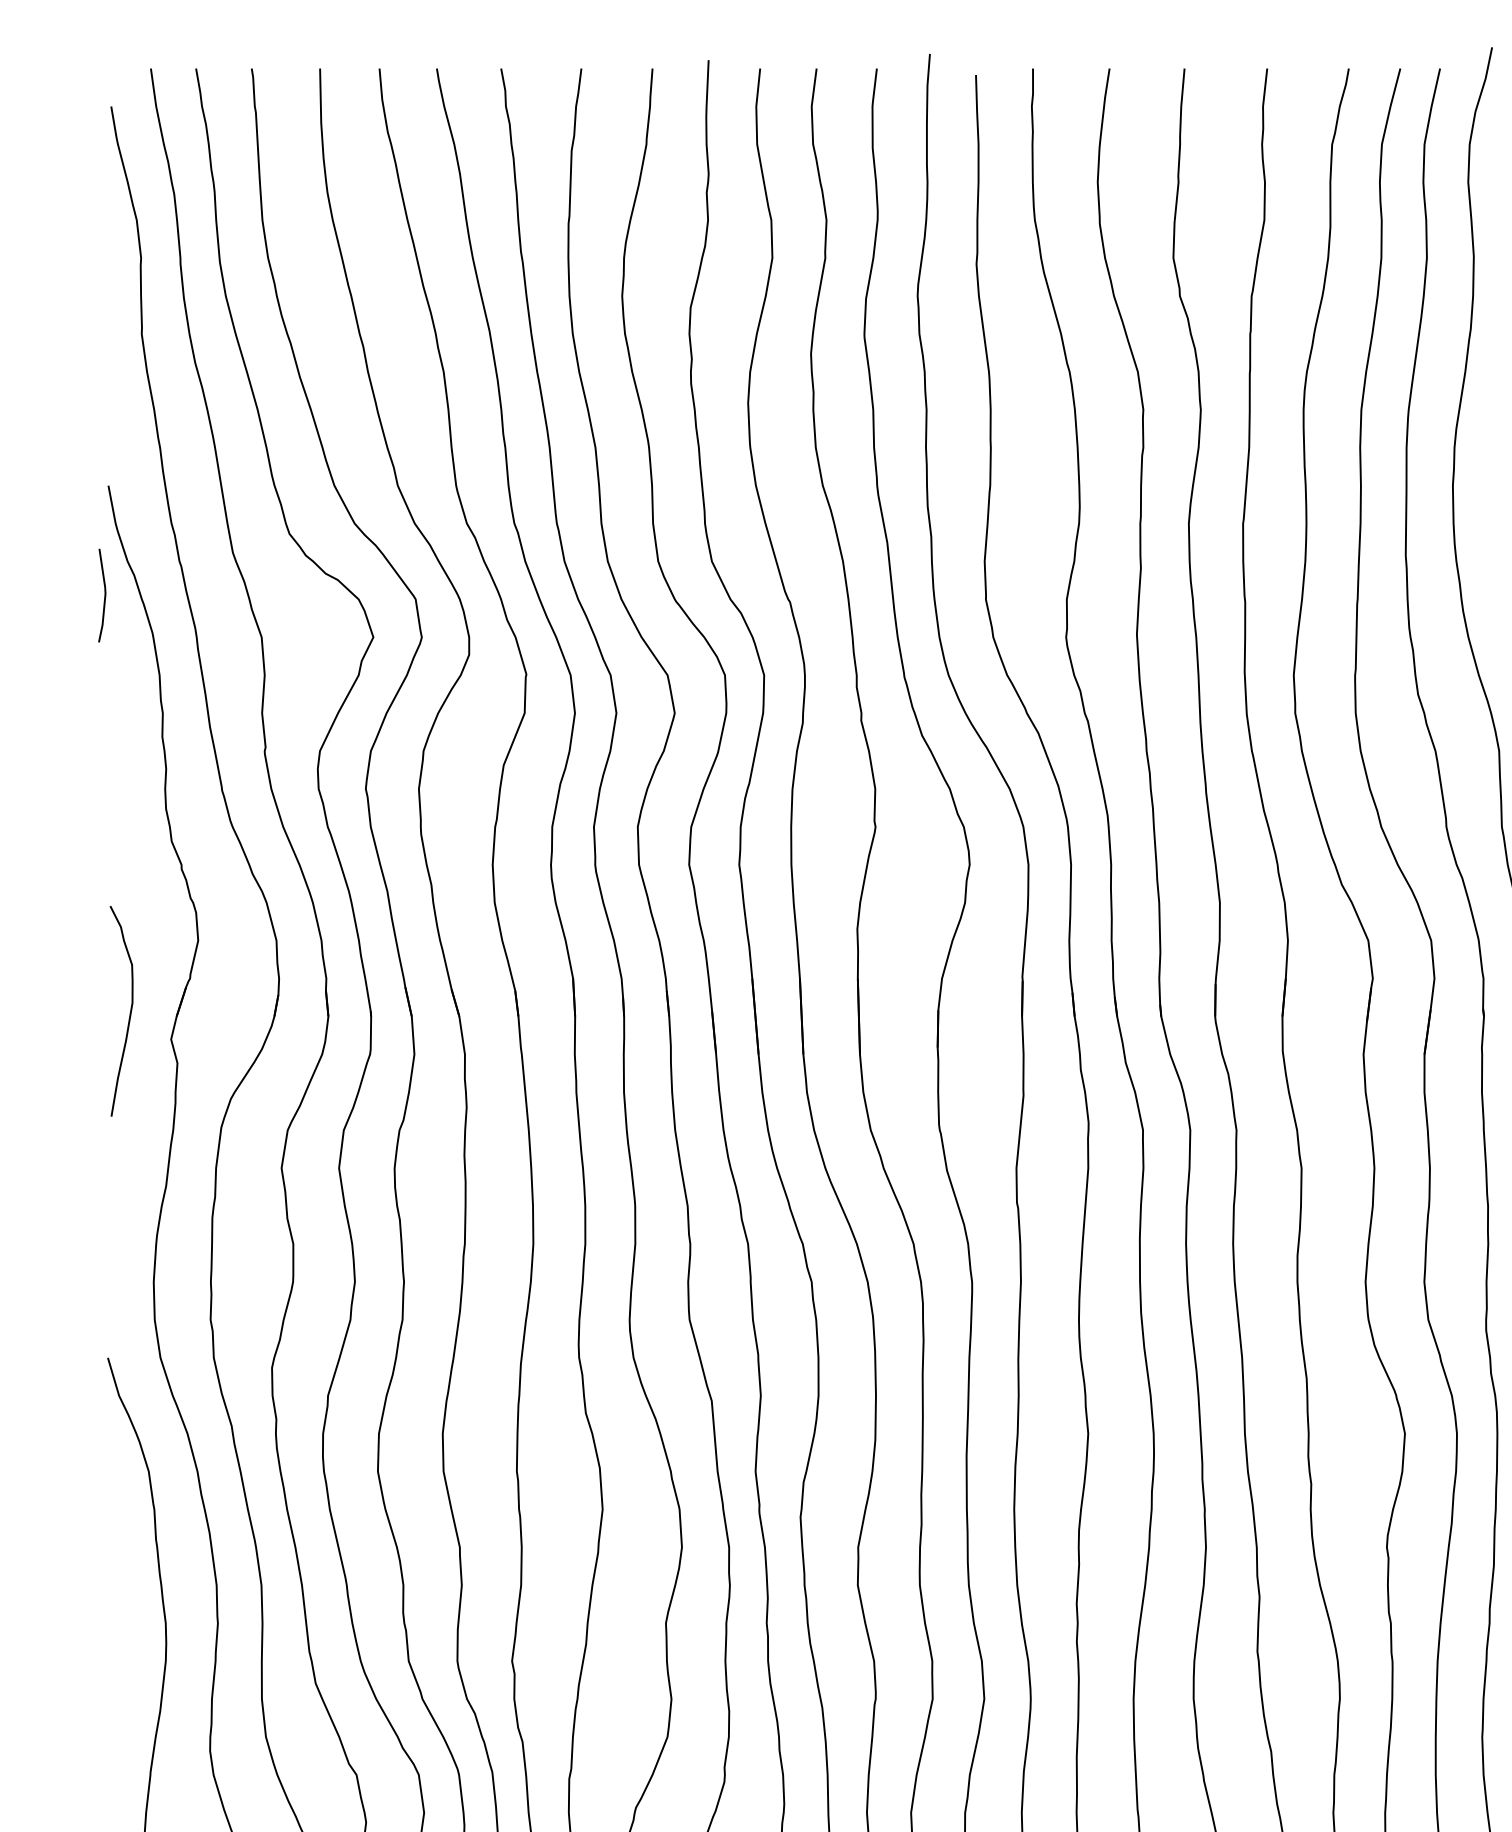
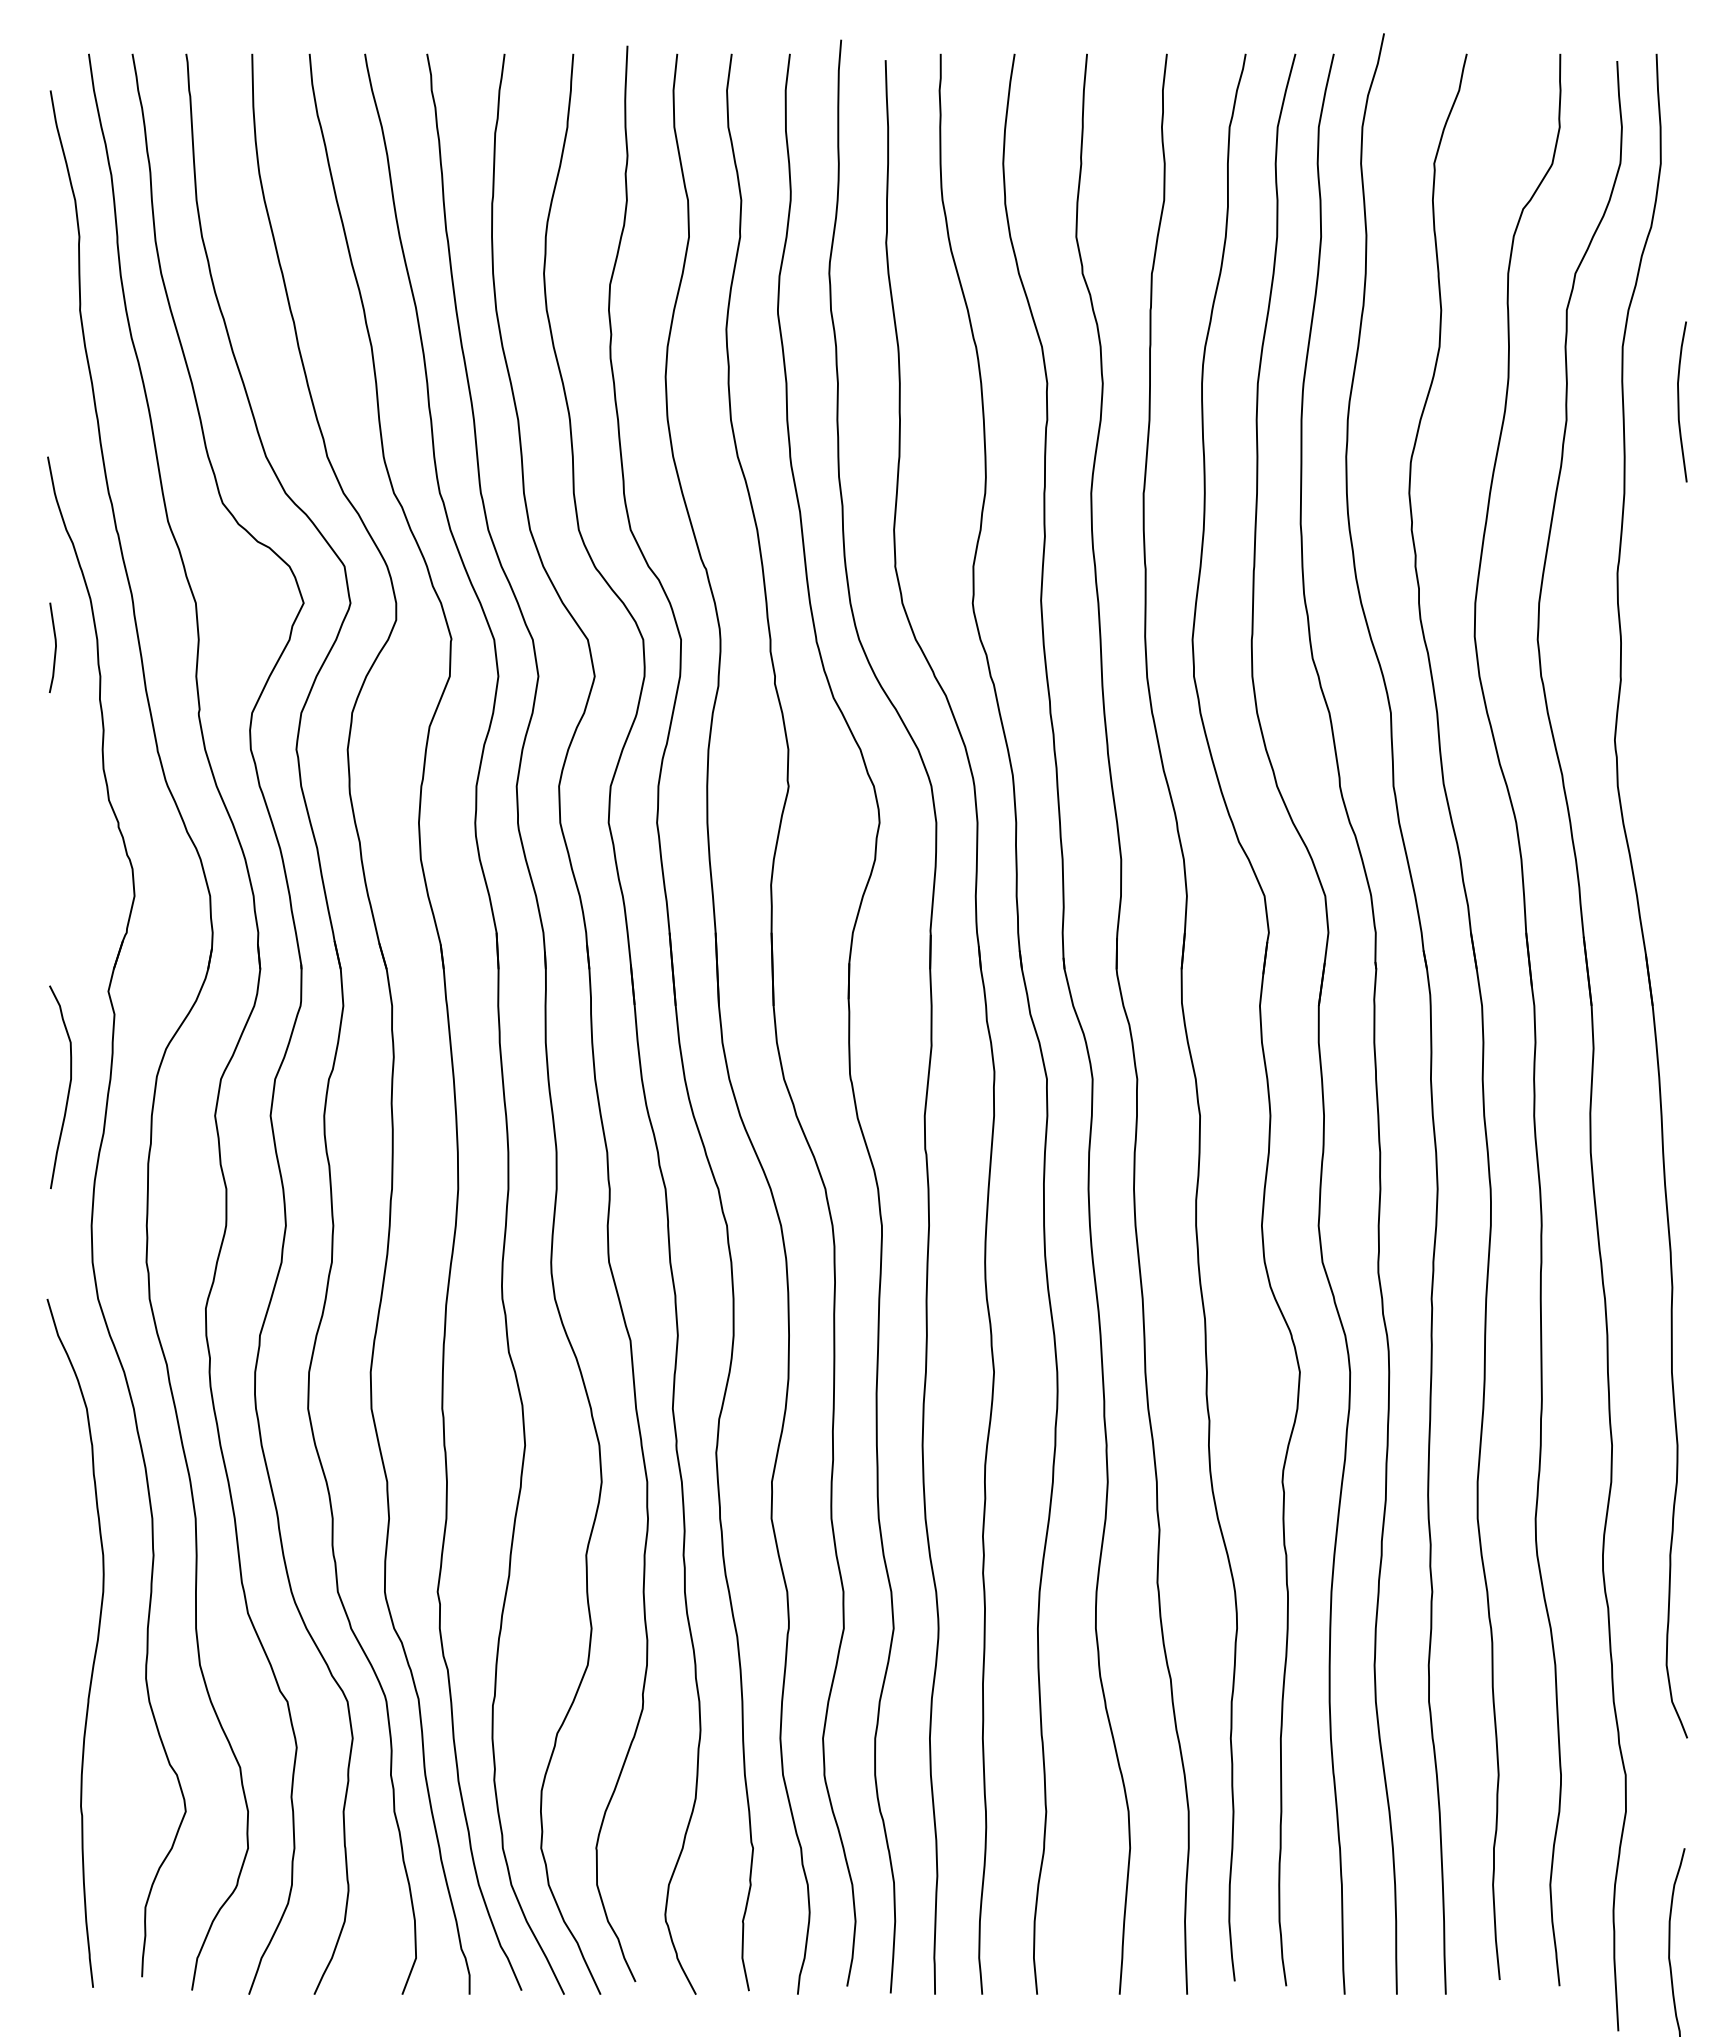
line: (103, 596) -> (54, 648), moved
curve: (129, 1011) -> (68, 1087), moved

